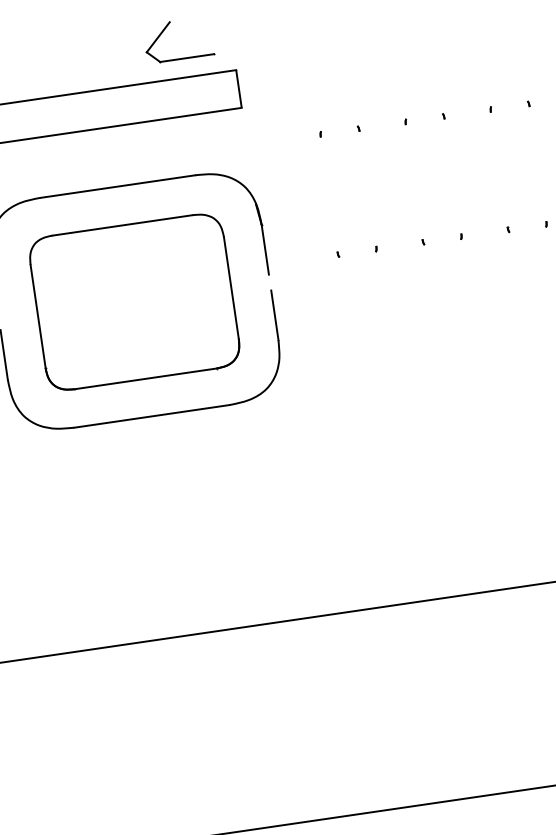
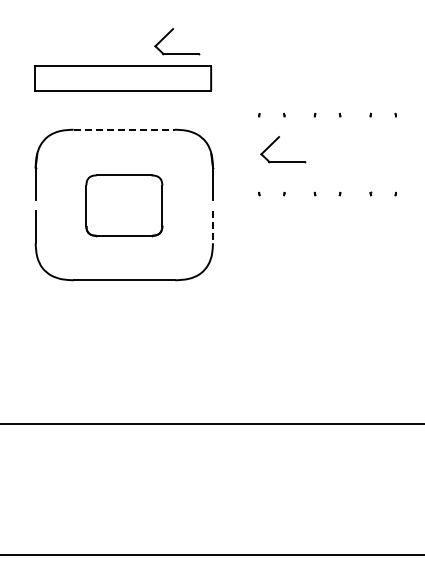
part: (351, 170) -> (275, 141), added
line: (118, 186) -> (124, 129), solid -> dashed
part: (134, 302) -> (124, 205), size x0.6
line: (275, 315) -> (213, 227), solid -> dashed

